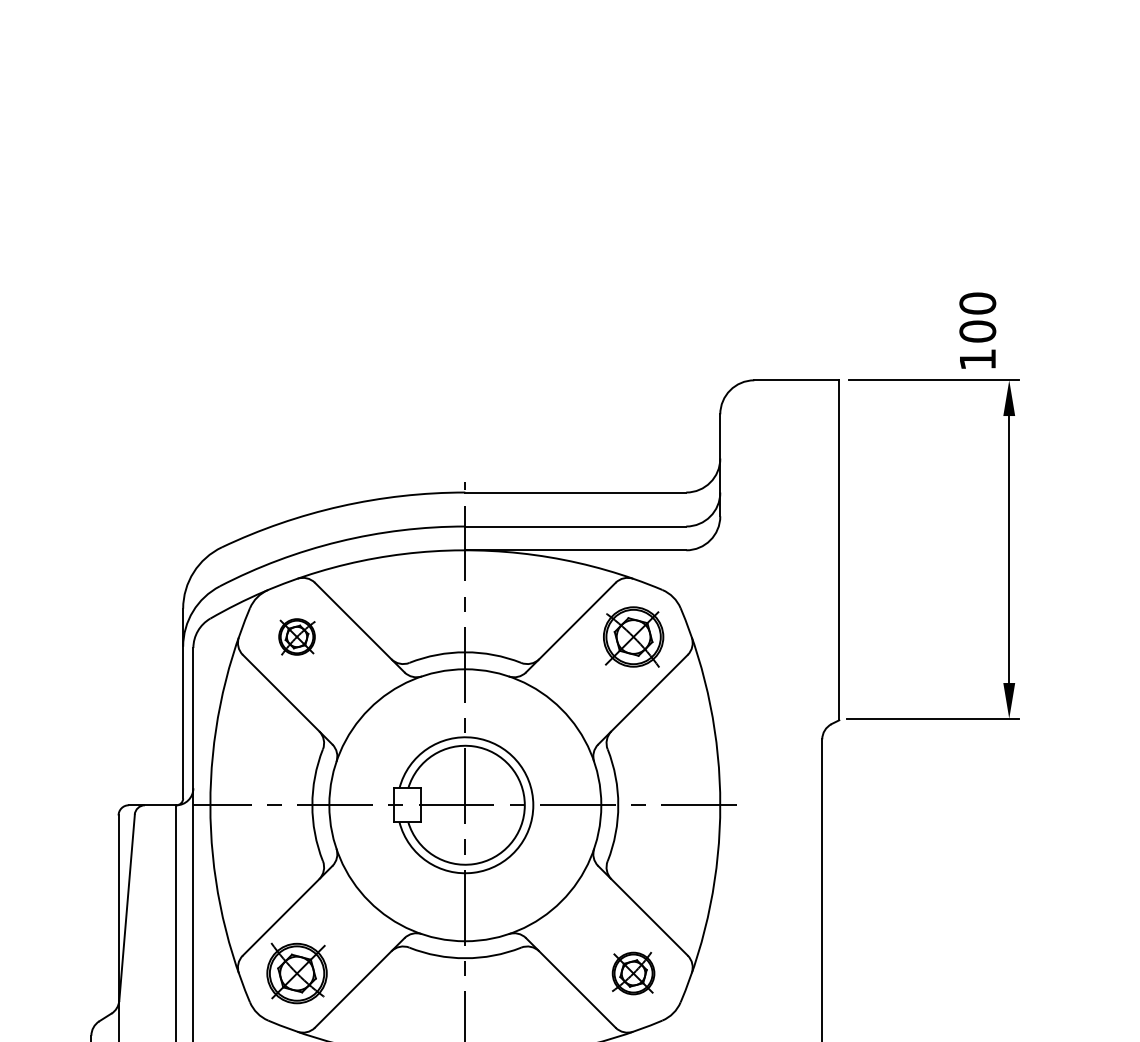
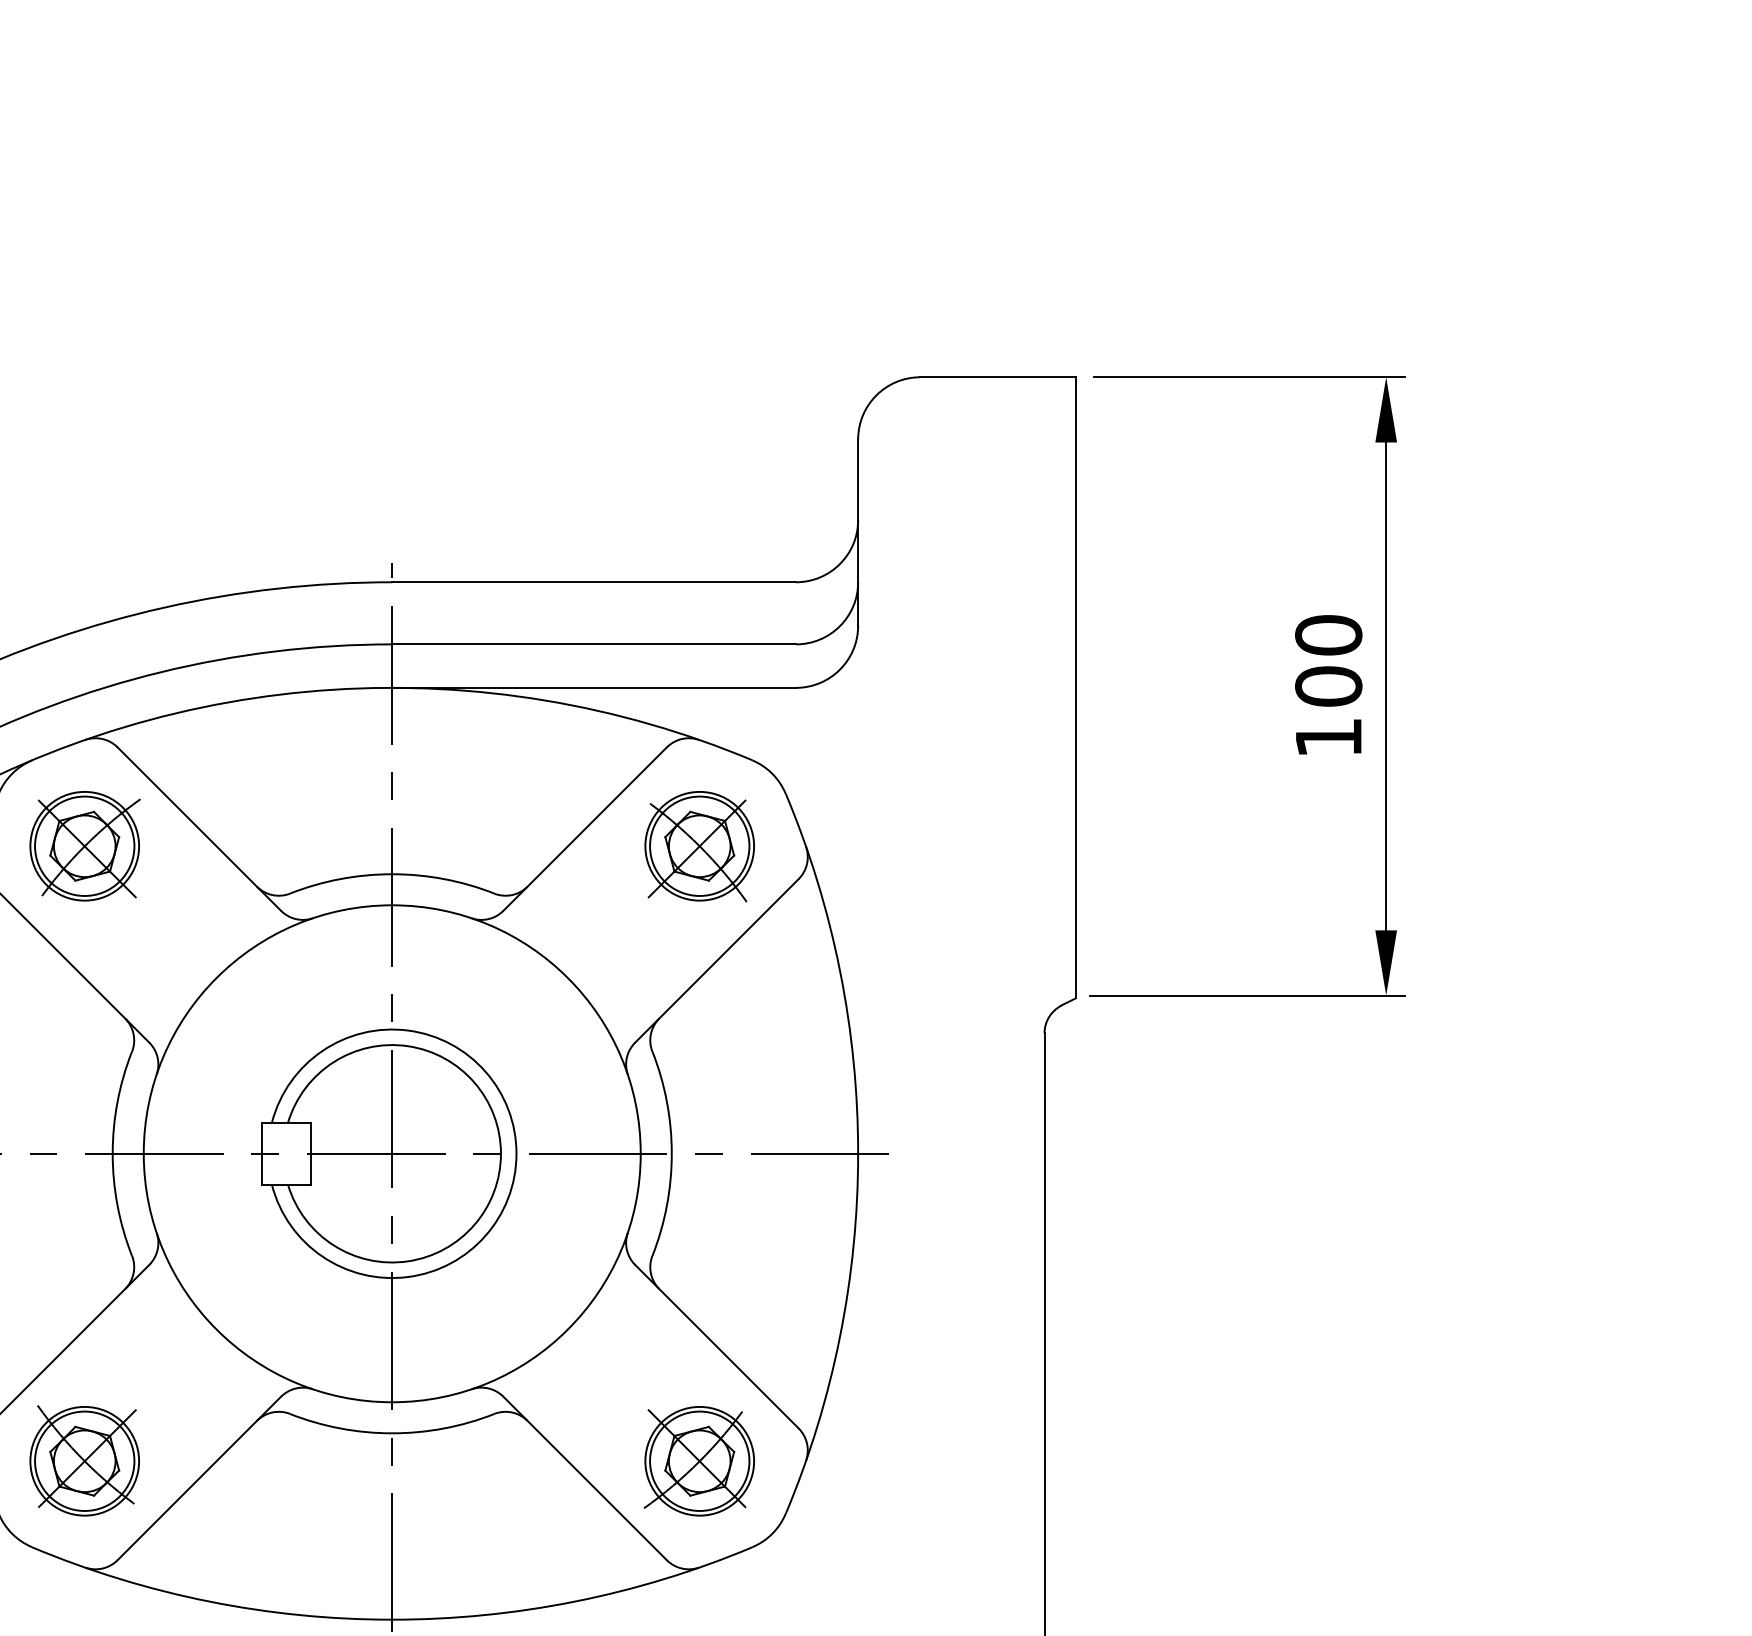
text: (977, 330) -> (1328, 684), moved
part: (296, 636) -> (83, 845), size x1.67
part: (633, 973) -> (699, 1461), size x1.43

